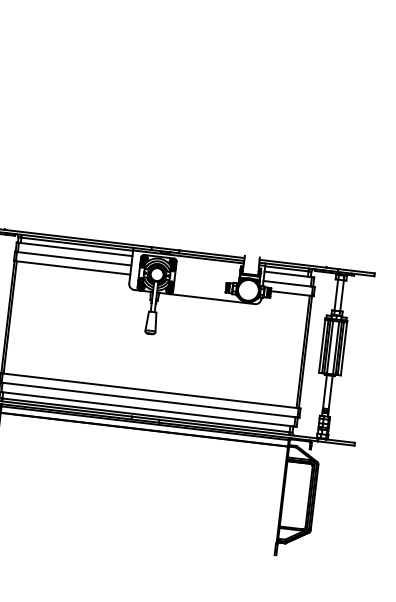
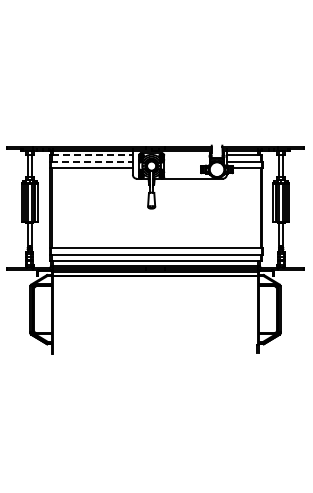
line: (75, 249) -> (92, 155), solid -> dashed
line: (74, 258) -> (92, 161), solid -> dashed

